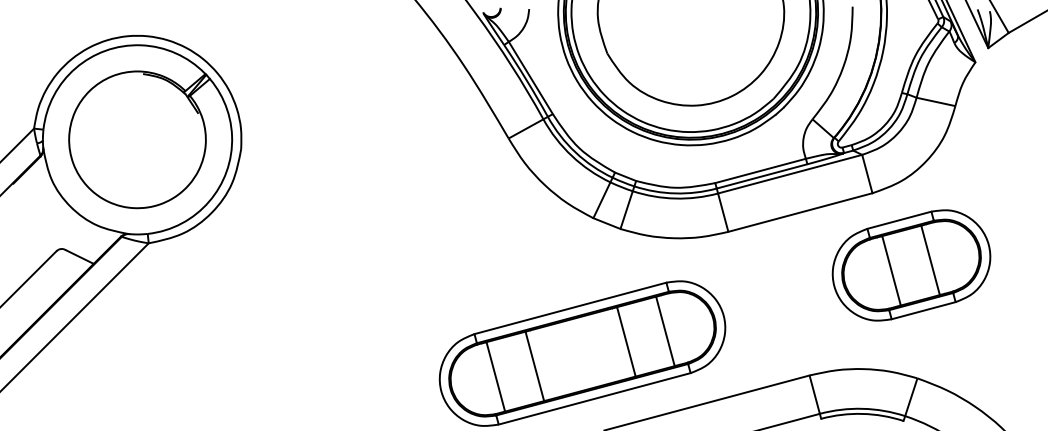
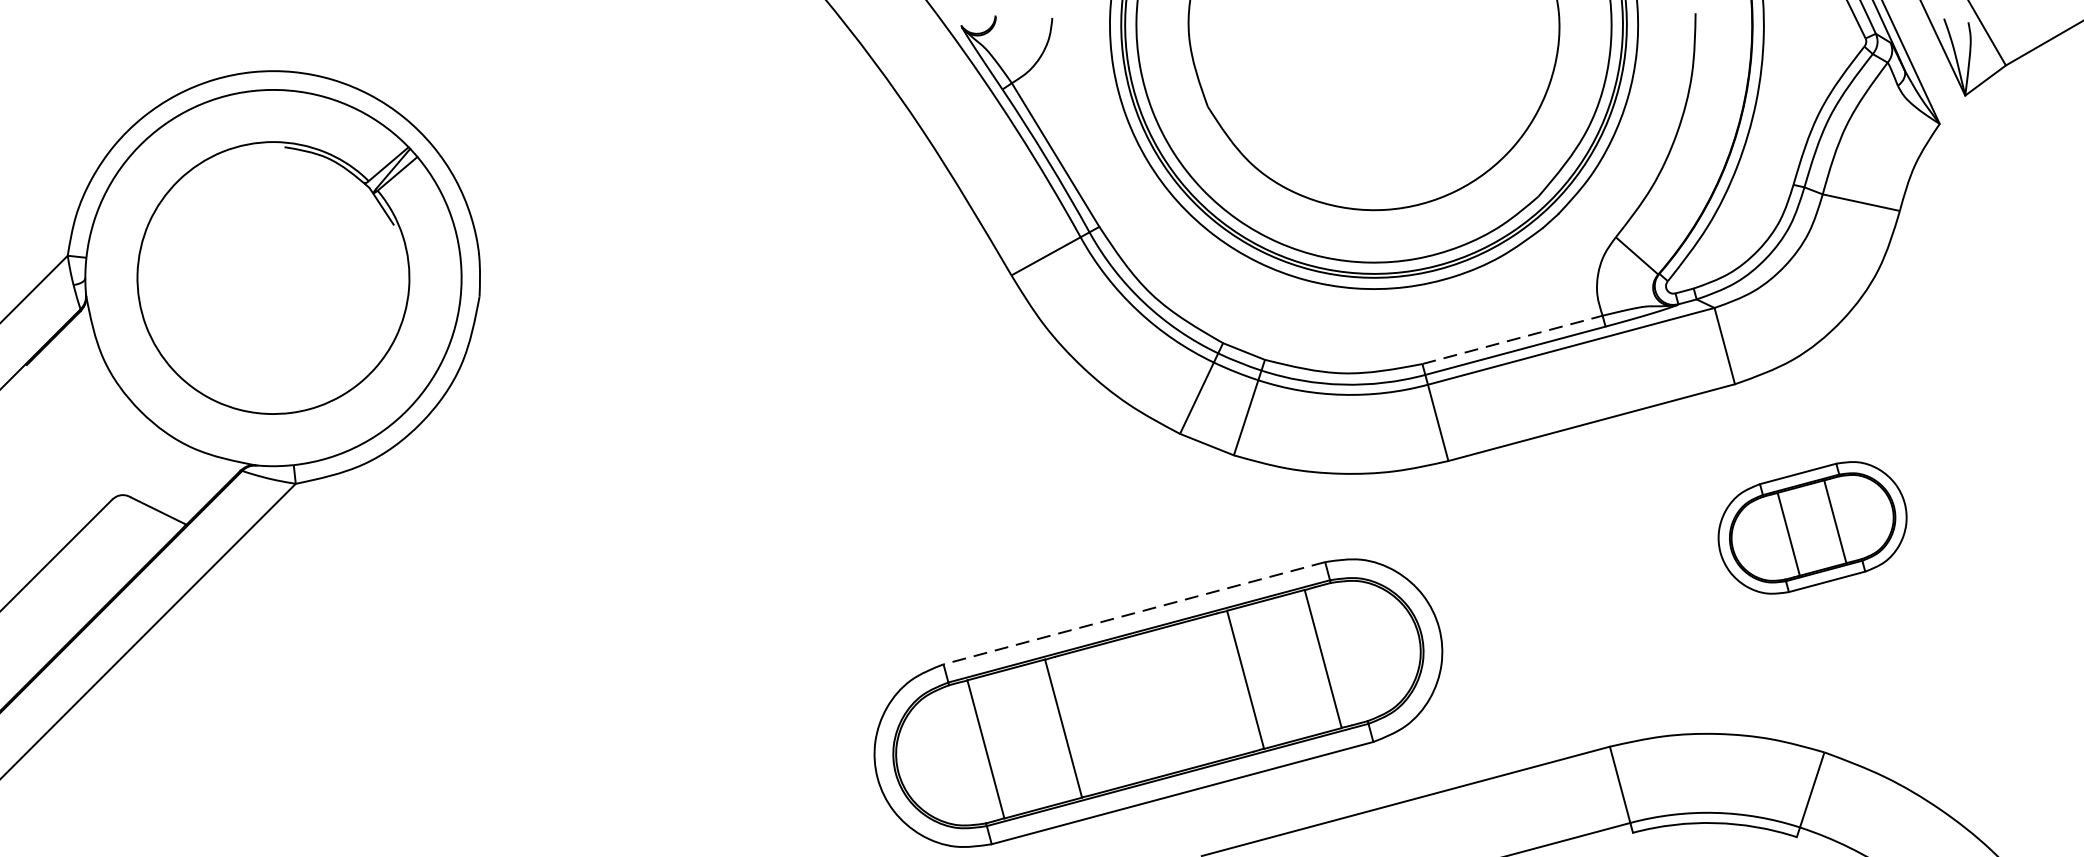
line: (760, 170) -> (1512, 339), solid -> dashed
part: (911, 265) -> (1812, 527), size x0.6
line: (569, 308) -> (1132, 613), solid -> dashed

